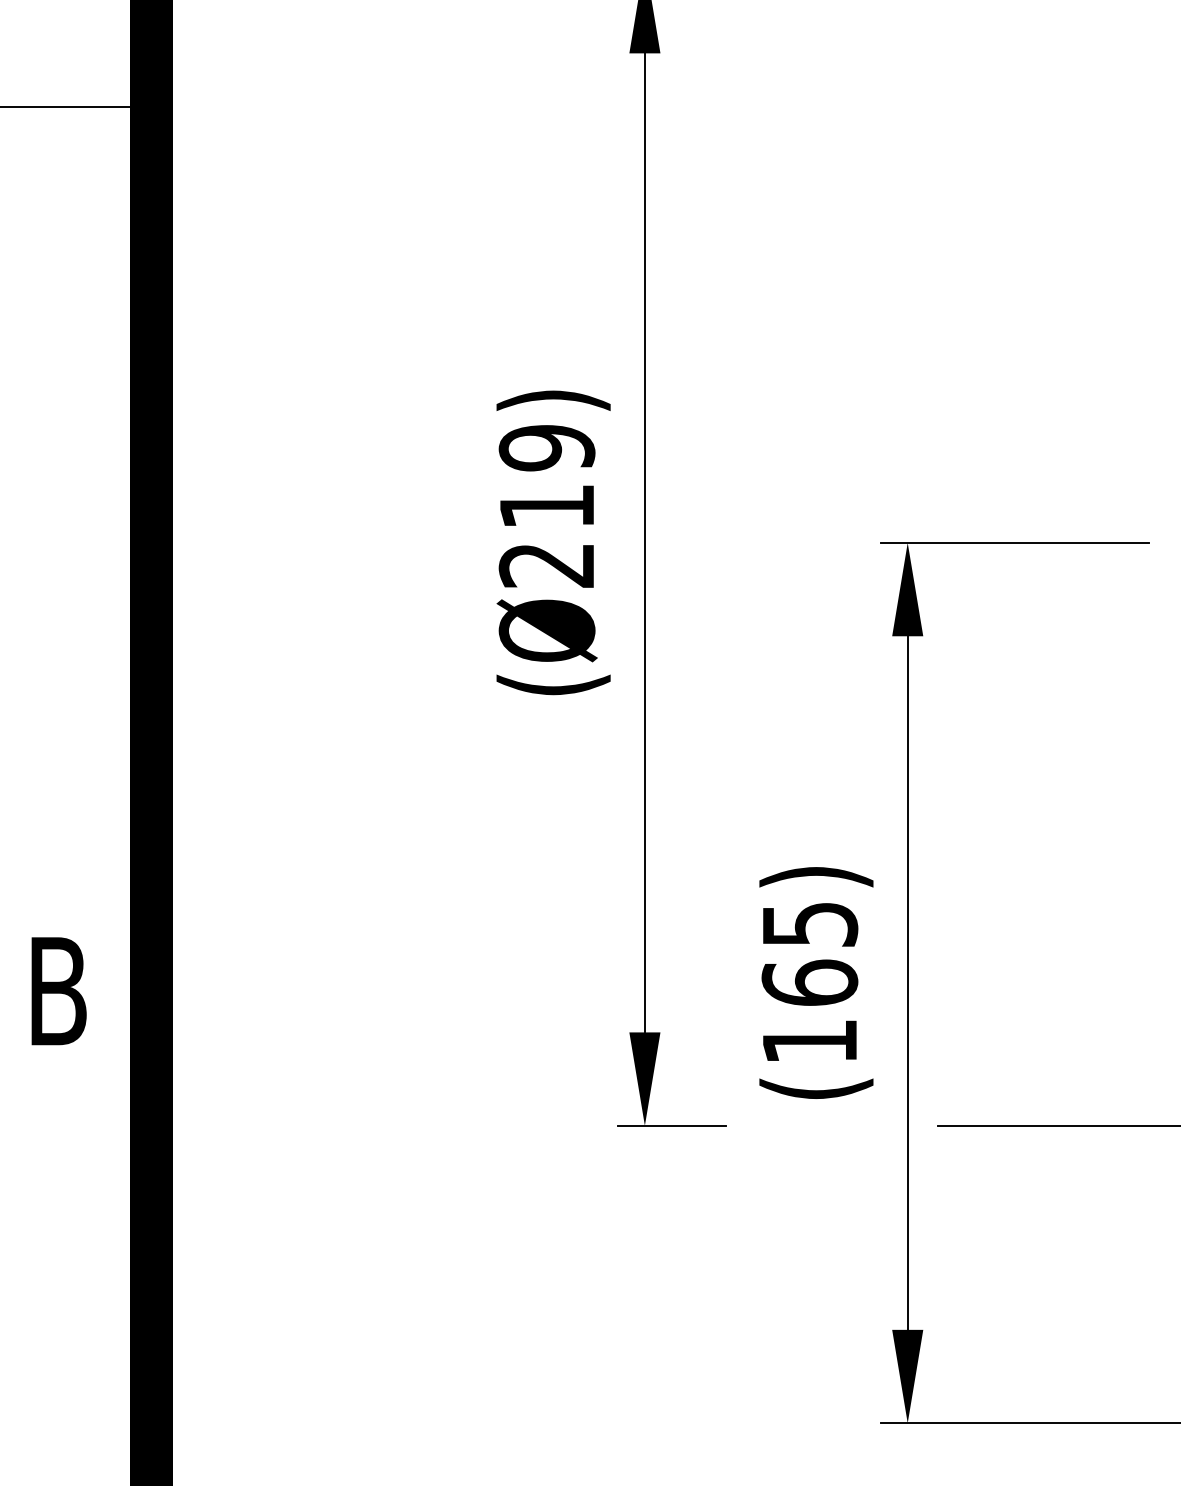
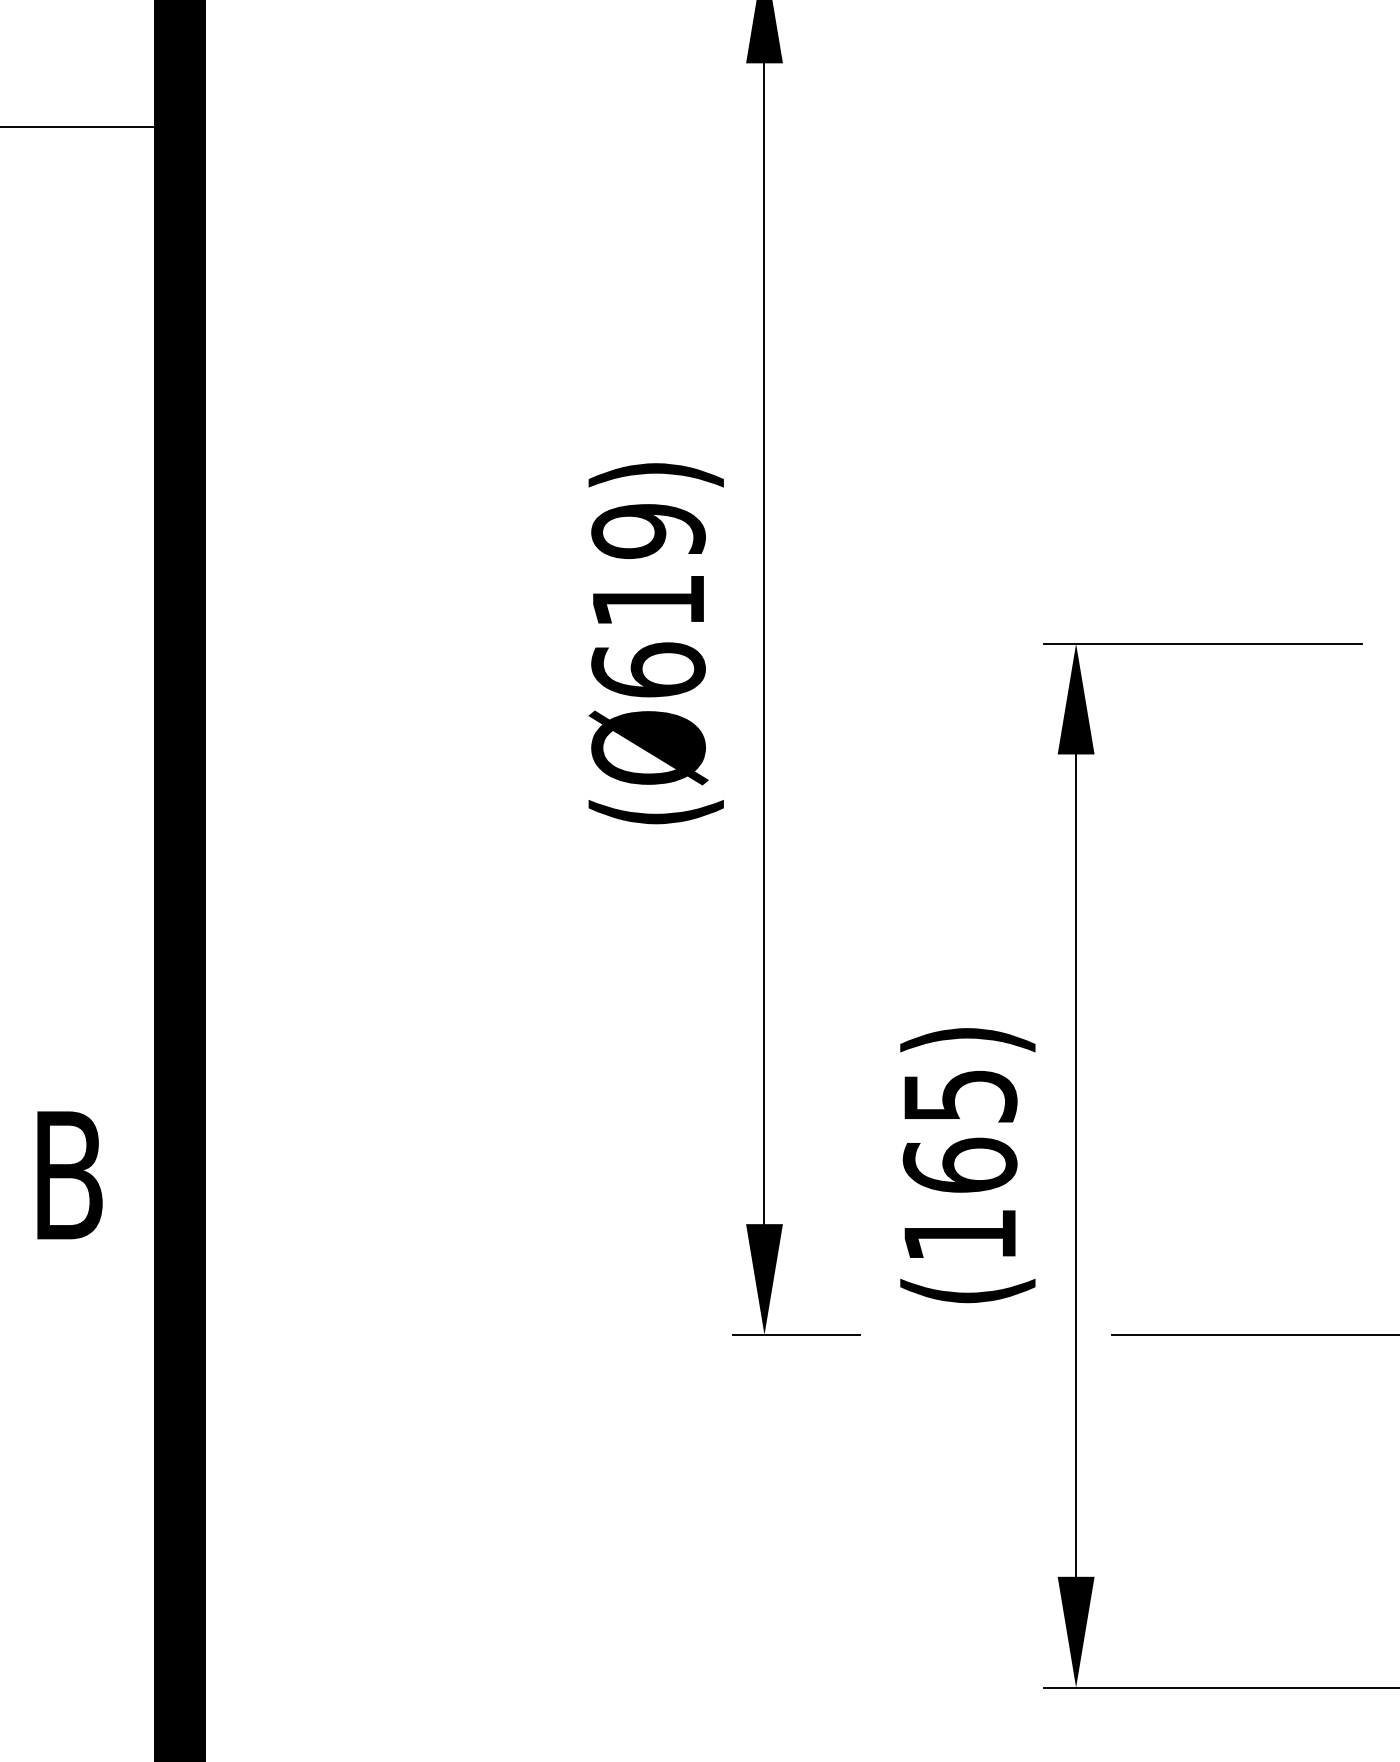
text: (547, 564) -> (648, 669), (Ø219) -> (Ø619)

